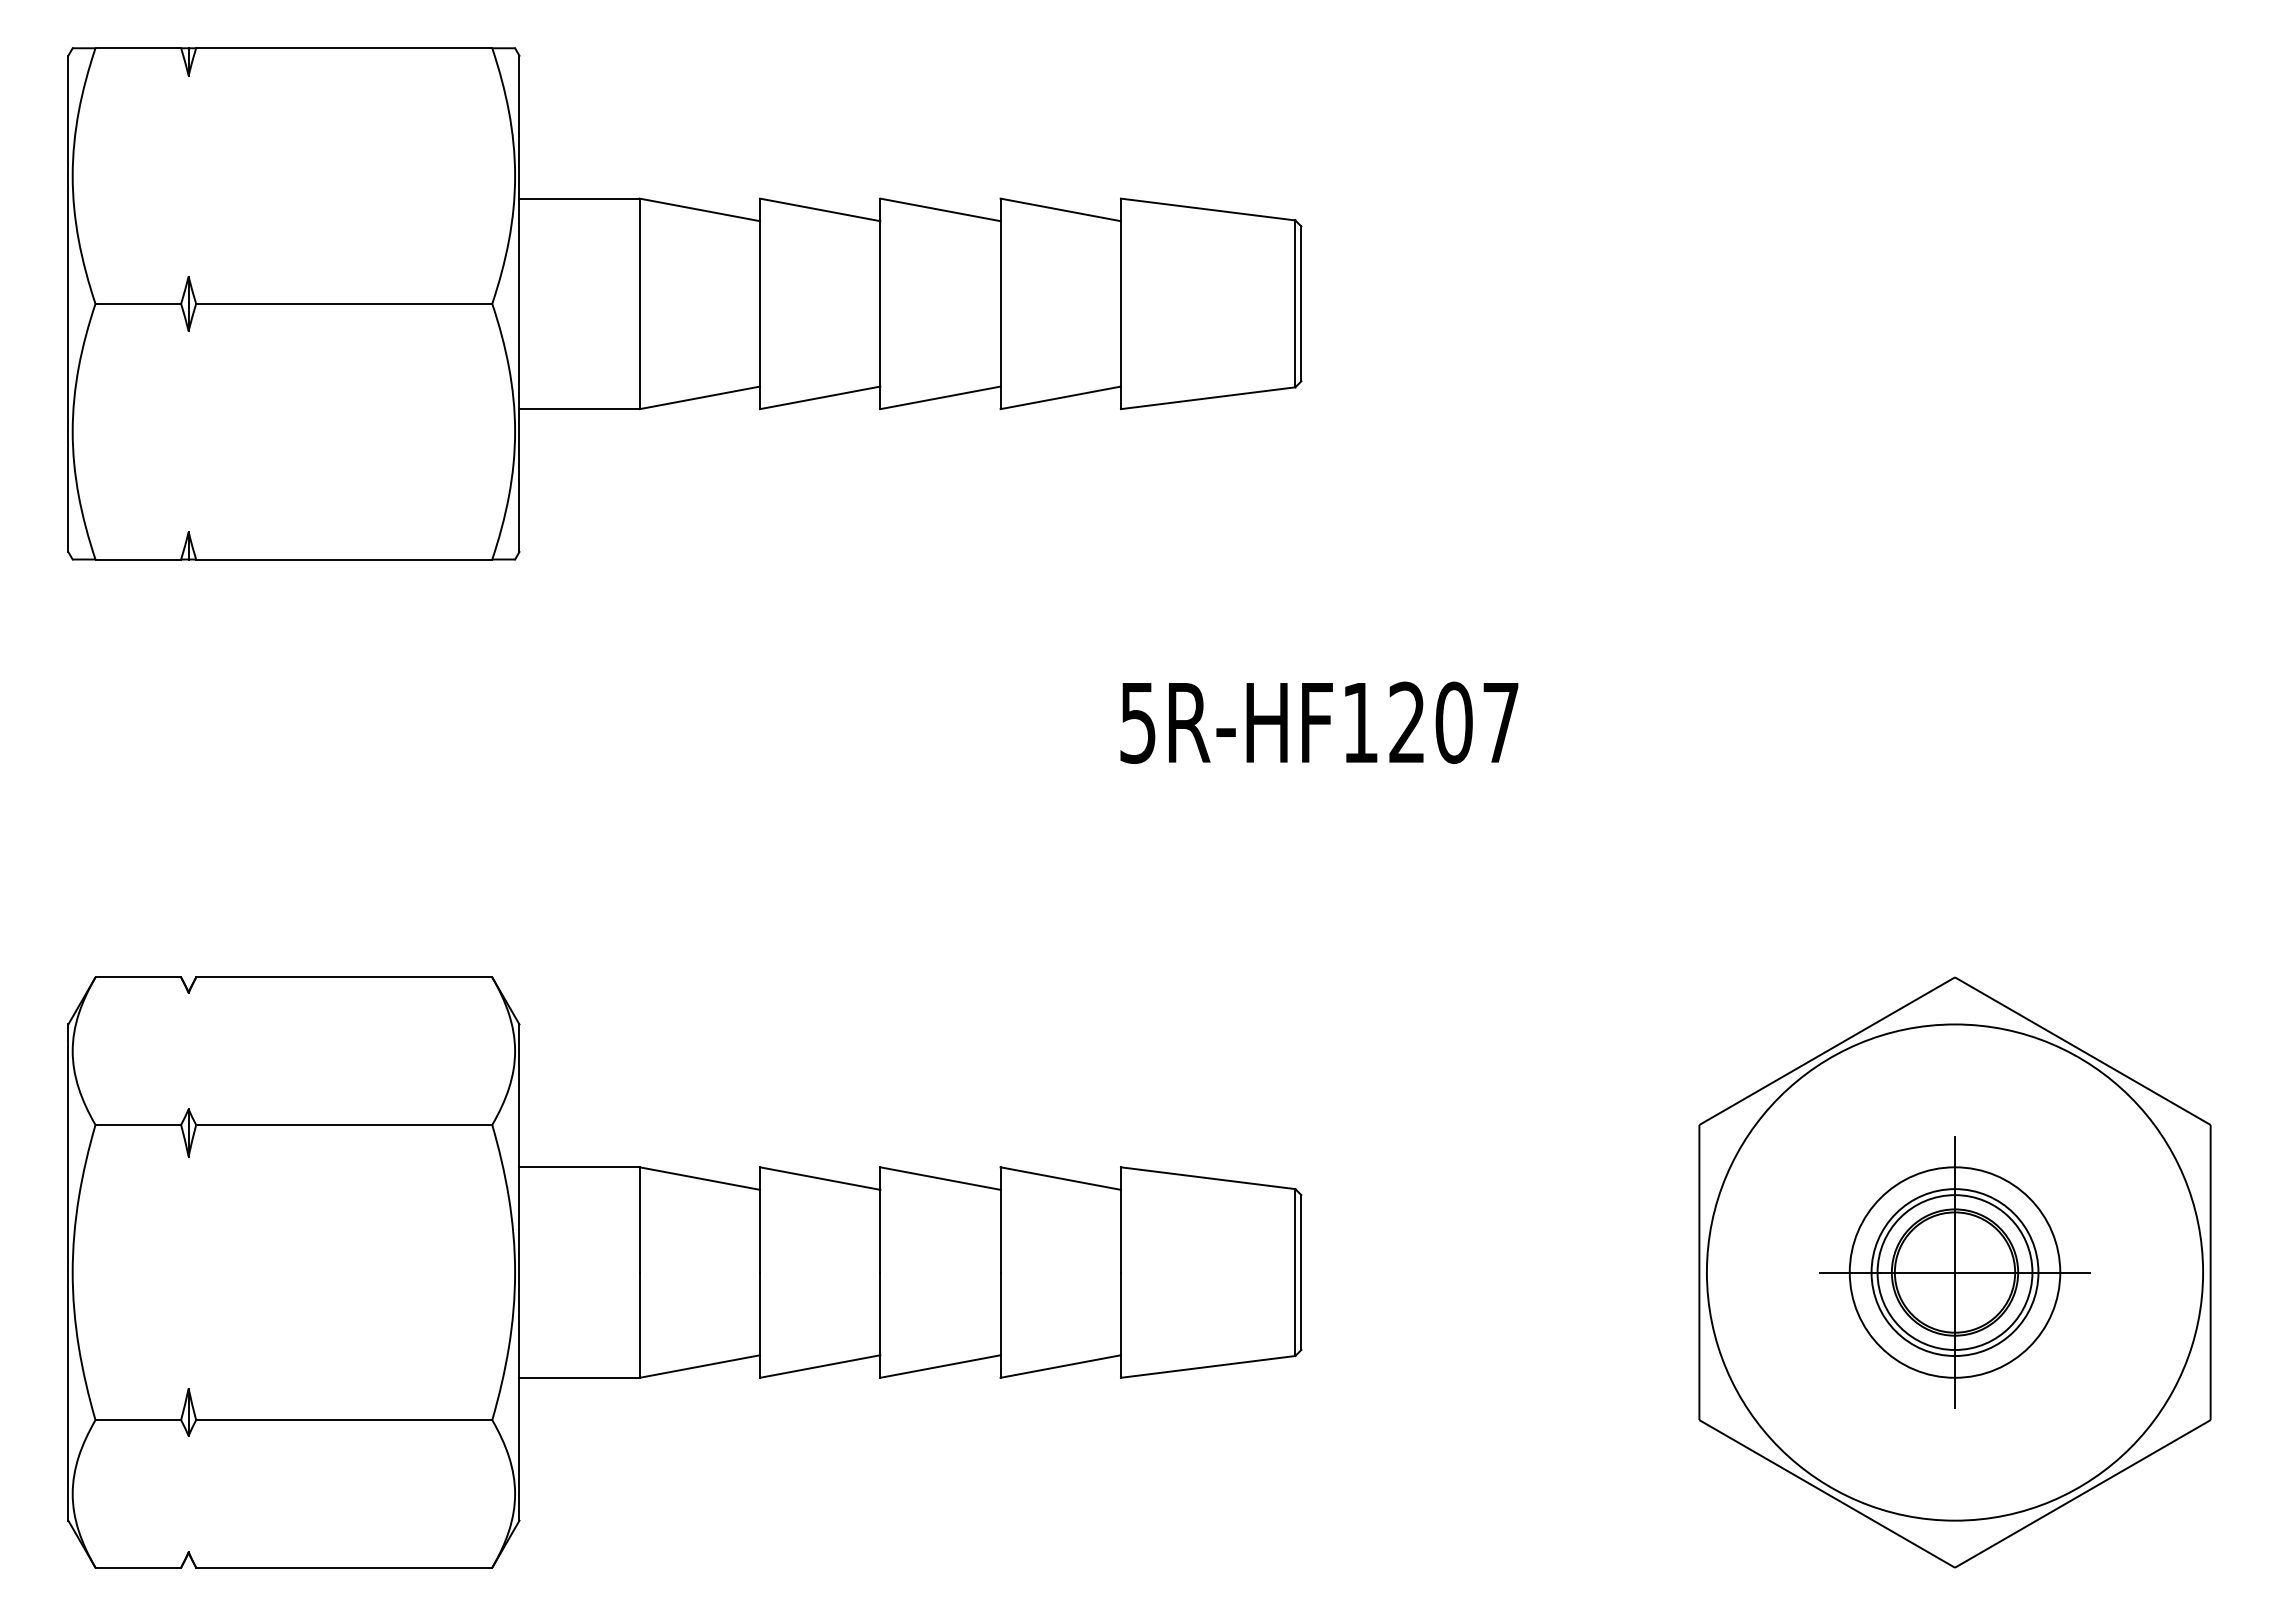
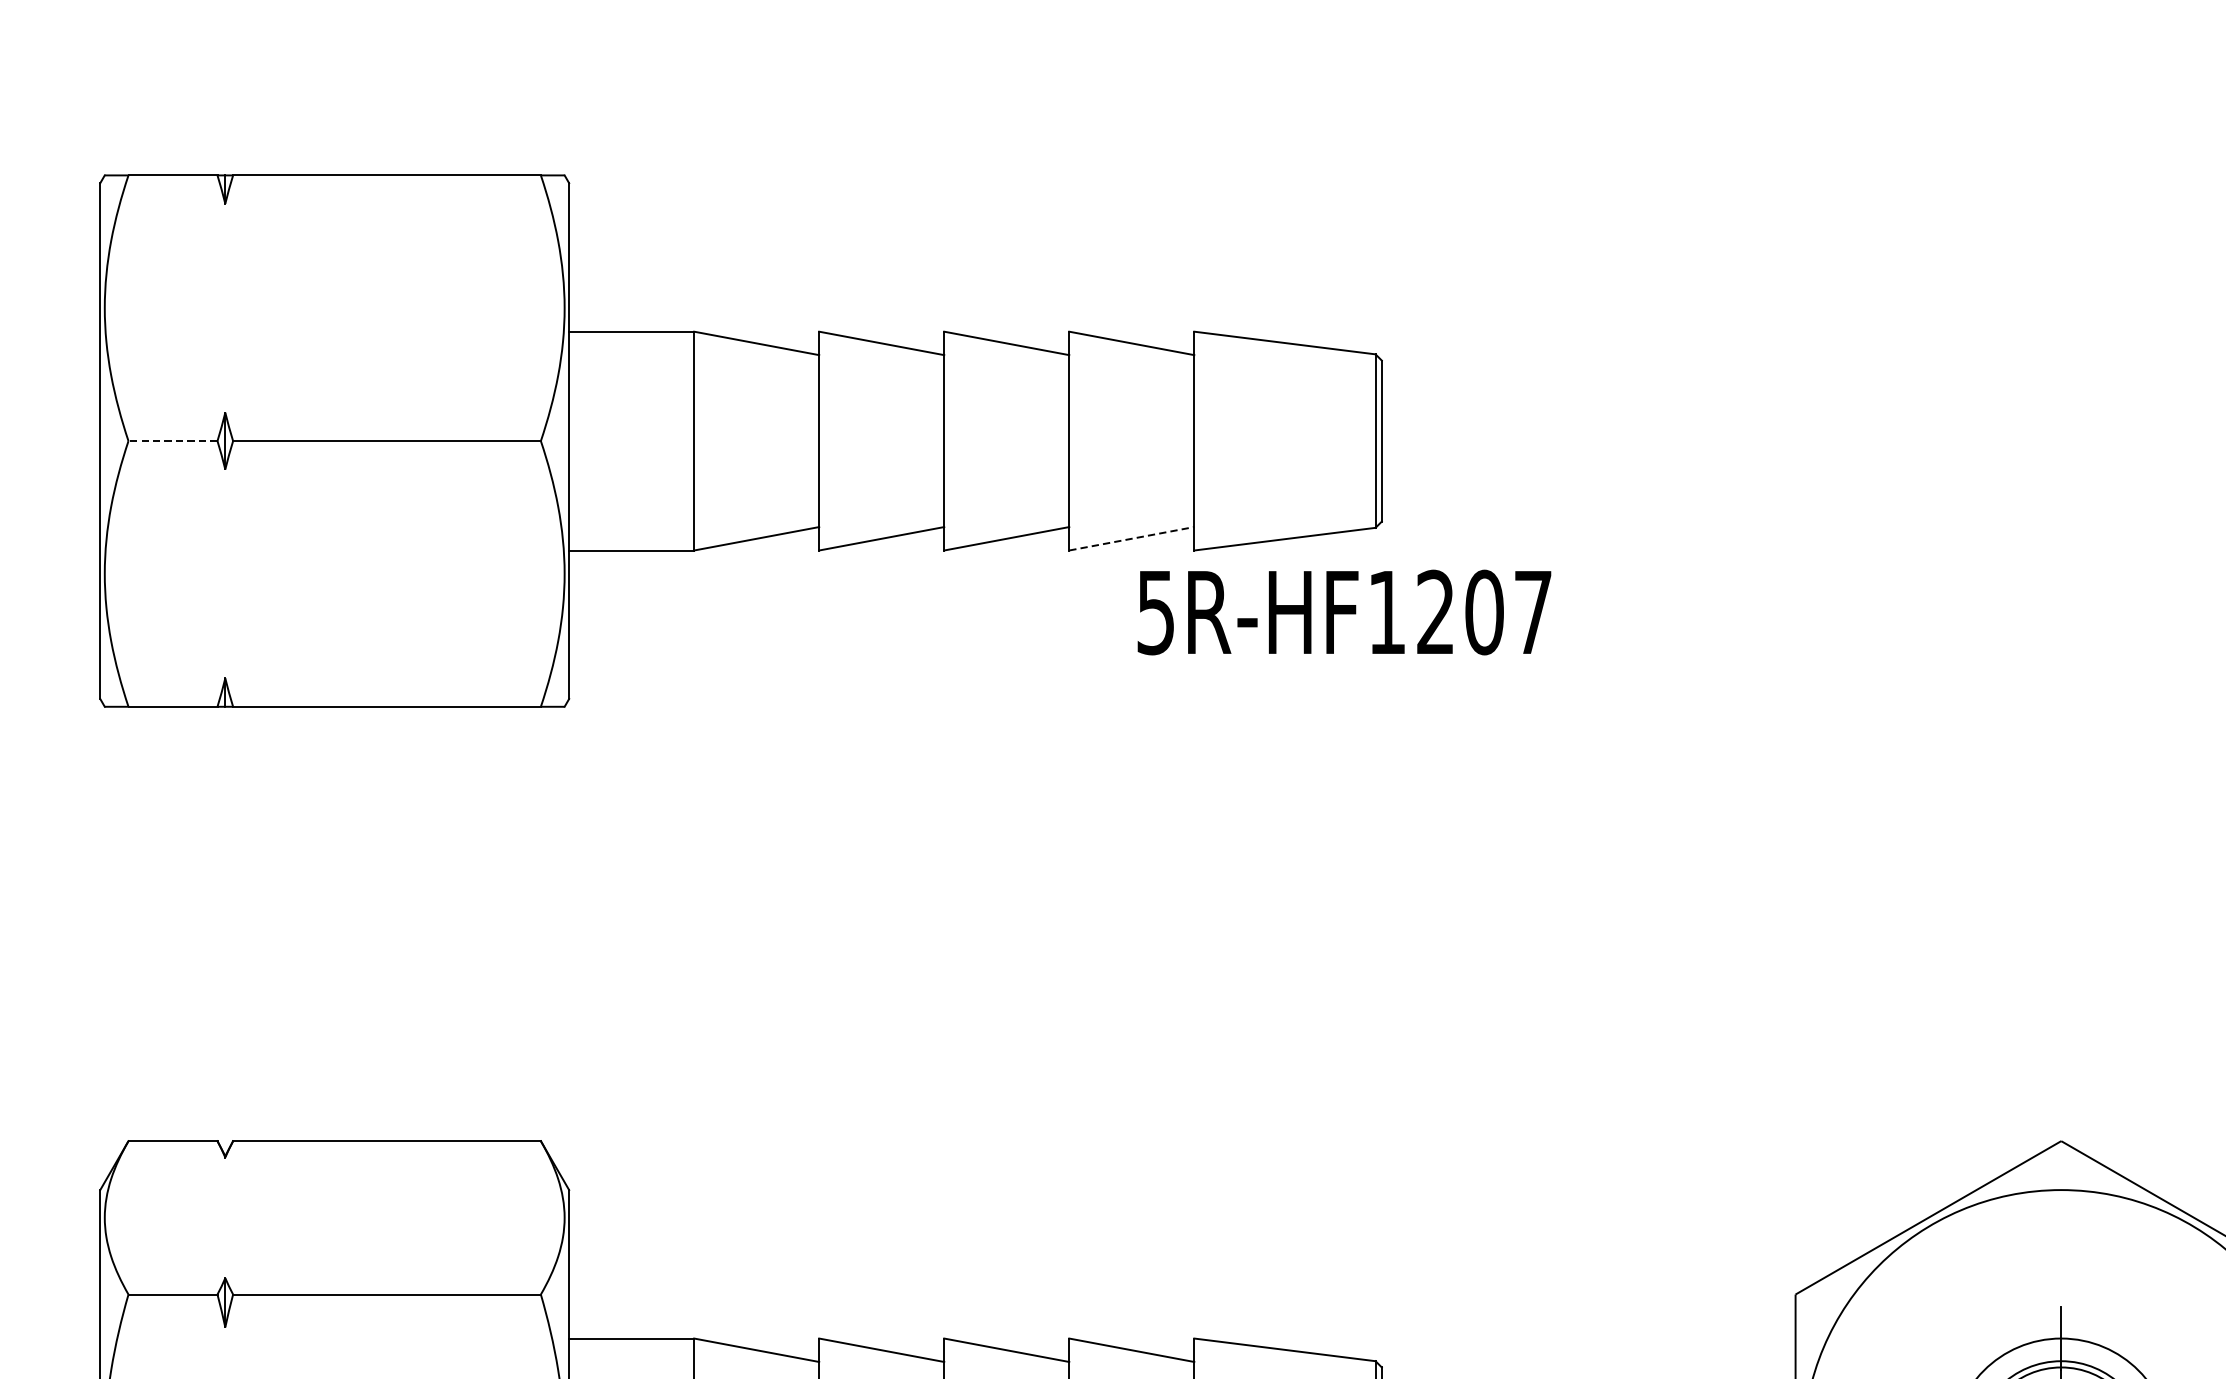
line: (138, 303) -> (173, 440), solid -> dashed
line: (1061, 397) -> (1132, 538), solid -> dashed
text: (1319, 722) -> (1344, 612), moved

